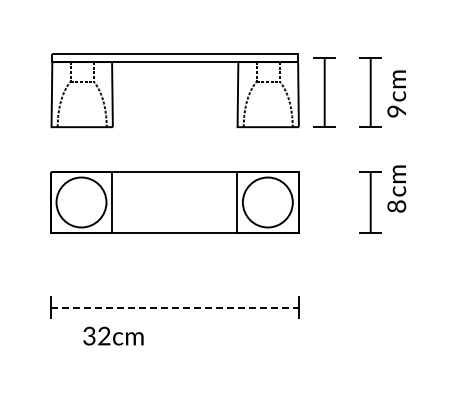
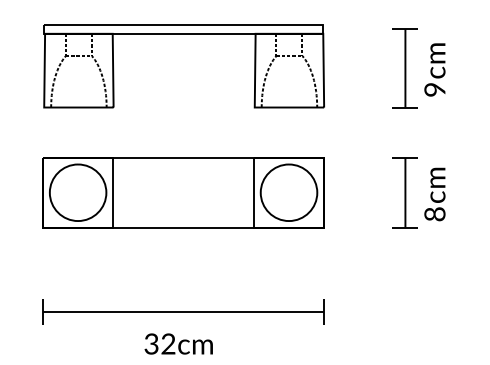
part: (324, 92) -> (353, 68), removed
text: (396, 188) -> (434, 193), moved
line: (174, 307) -> (183, 311), dashed -> solid
text: (113, 335) -> (178, 343), moved

